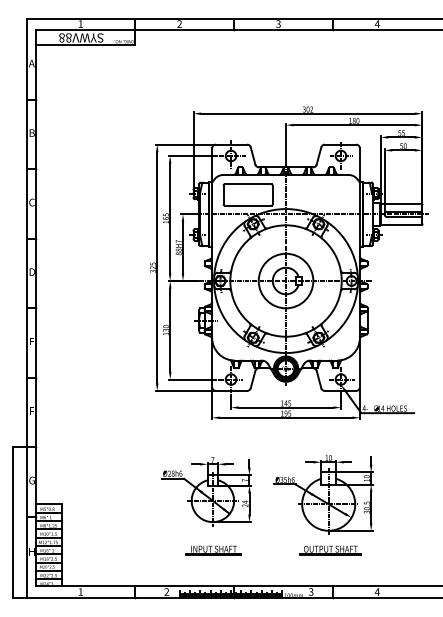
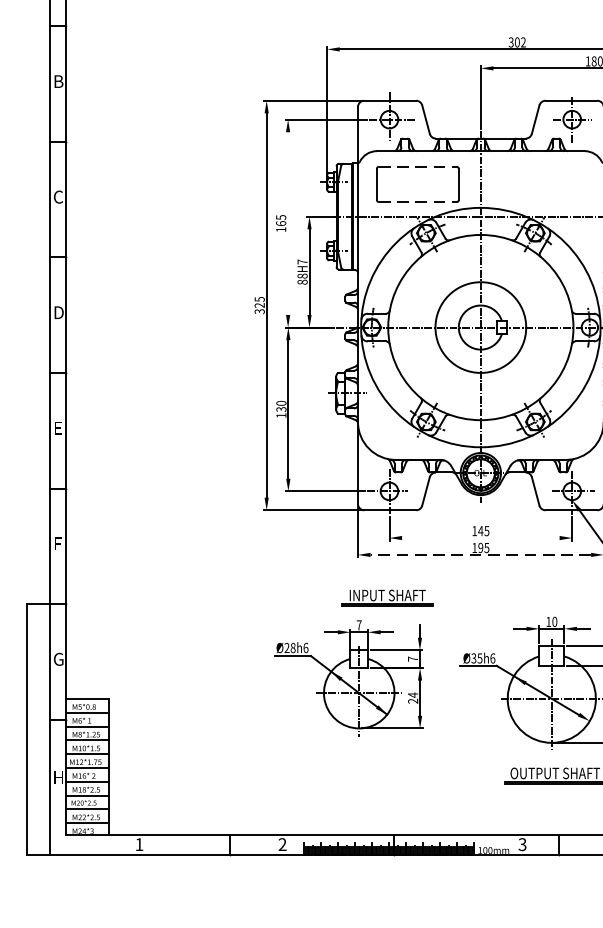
line: (248, 184) -> (418, 167), solid -> dashed
line: (248, 205) -> (418, 201), solid -> dashed
line: (170, 218) -> (288, 223), removed
line: (285, 407) -> (479, 537), removed
line: (285, 417) -> (479, 554), solid -> dashed
part: (213, 550) -> (386, 597), moved

